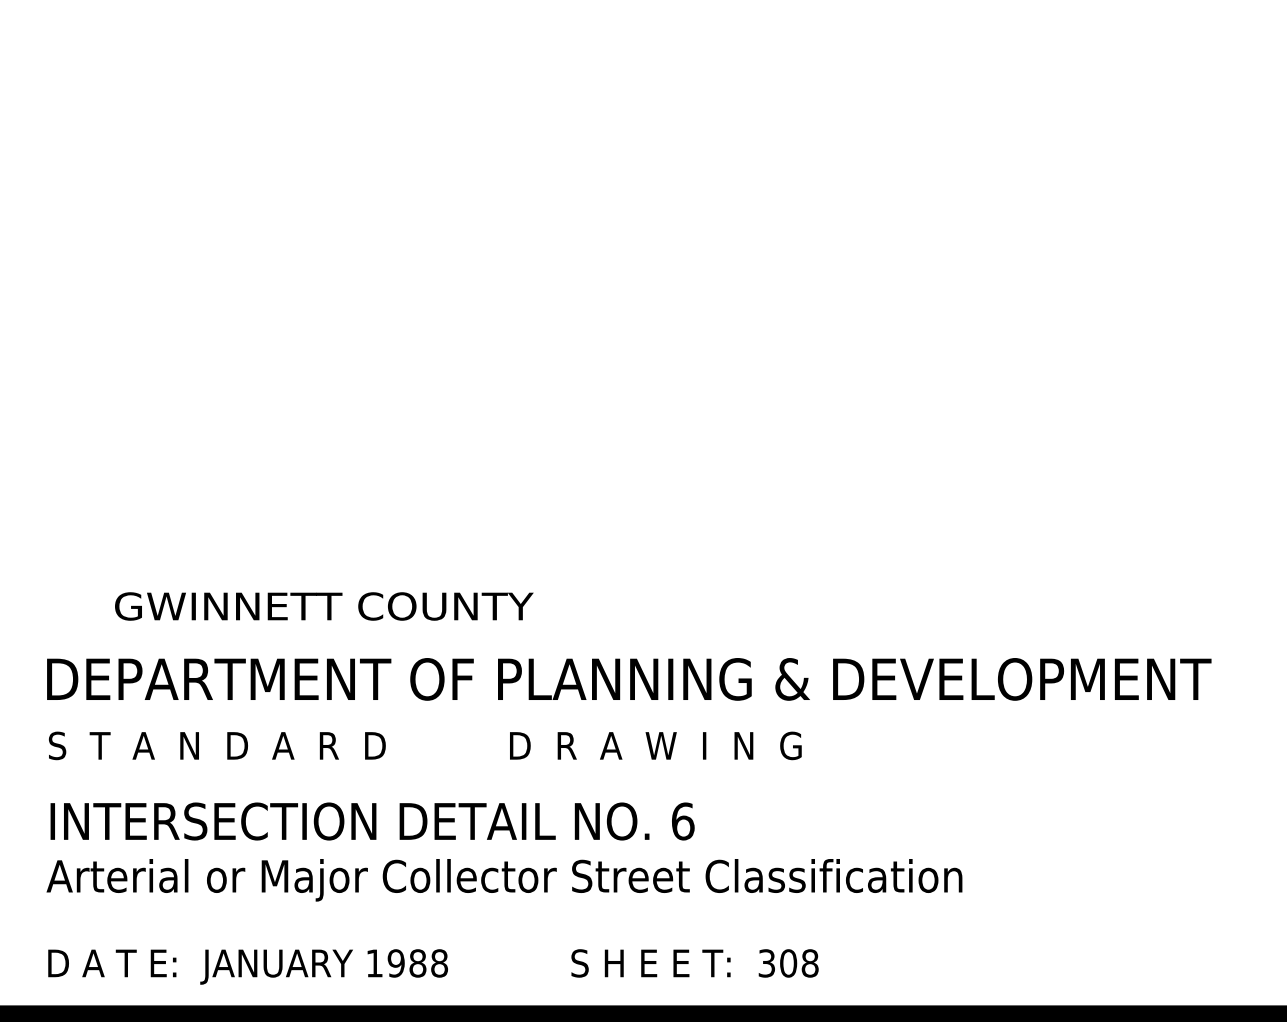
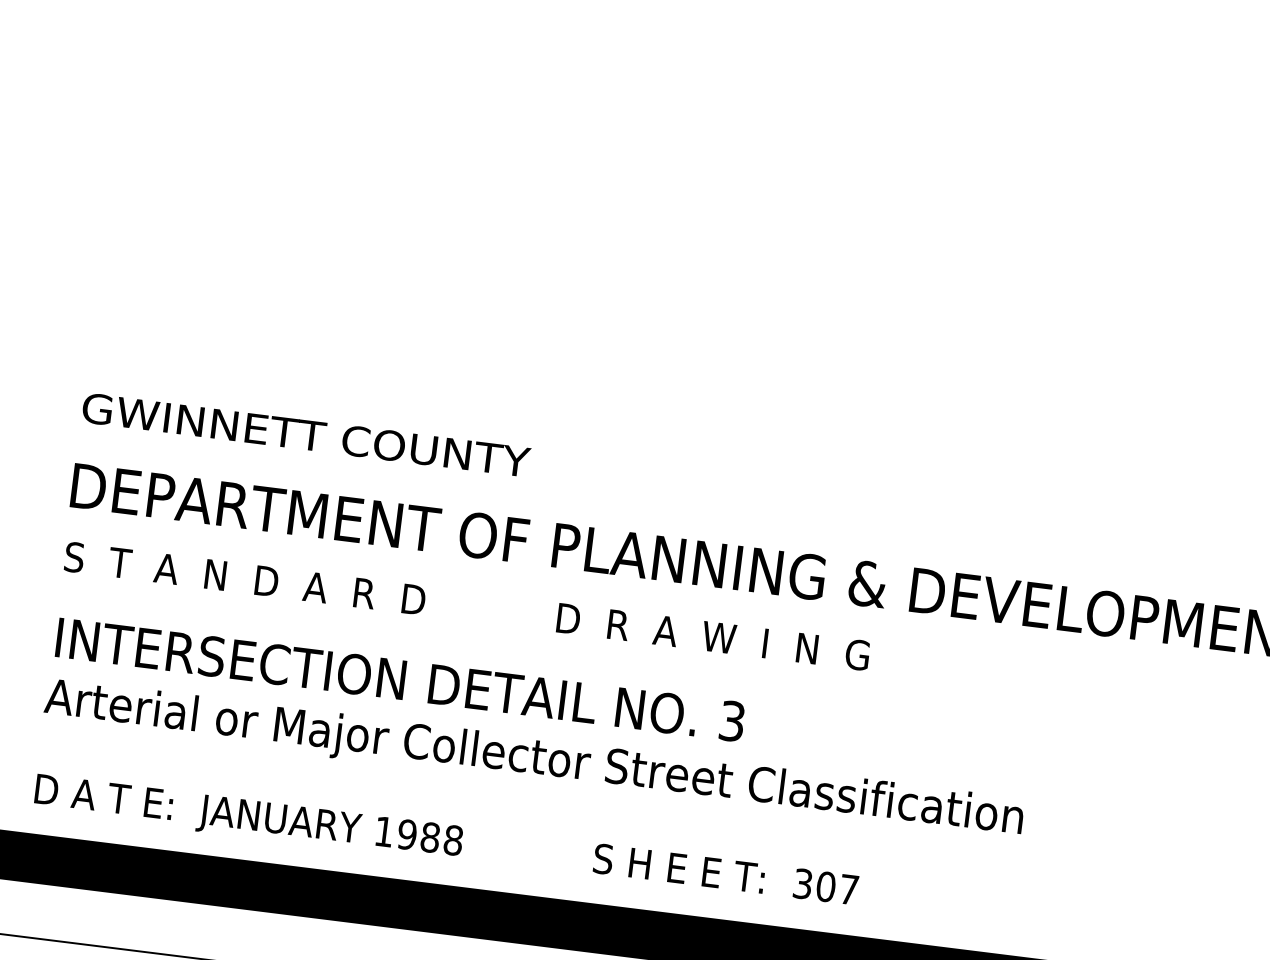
text: (324, 606) -> (306, 435), moved
text: (683, 821) -> (732, 721), 6 -> 3
text: (809, 963) -> (848, 889), 308 -> 307

